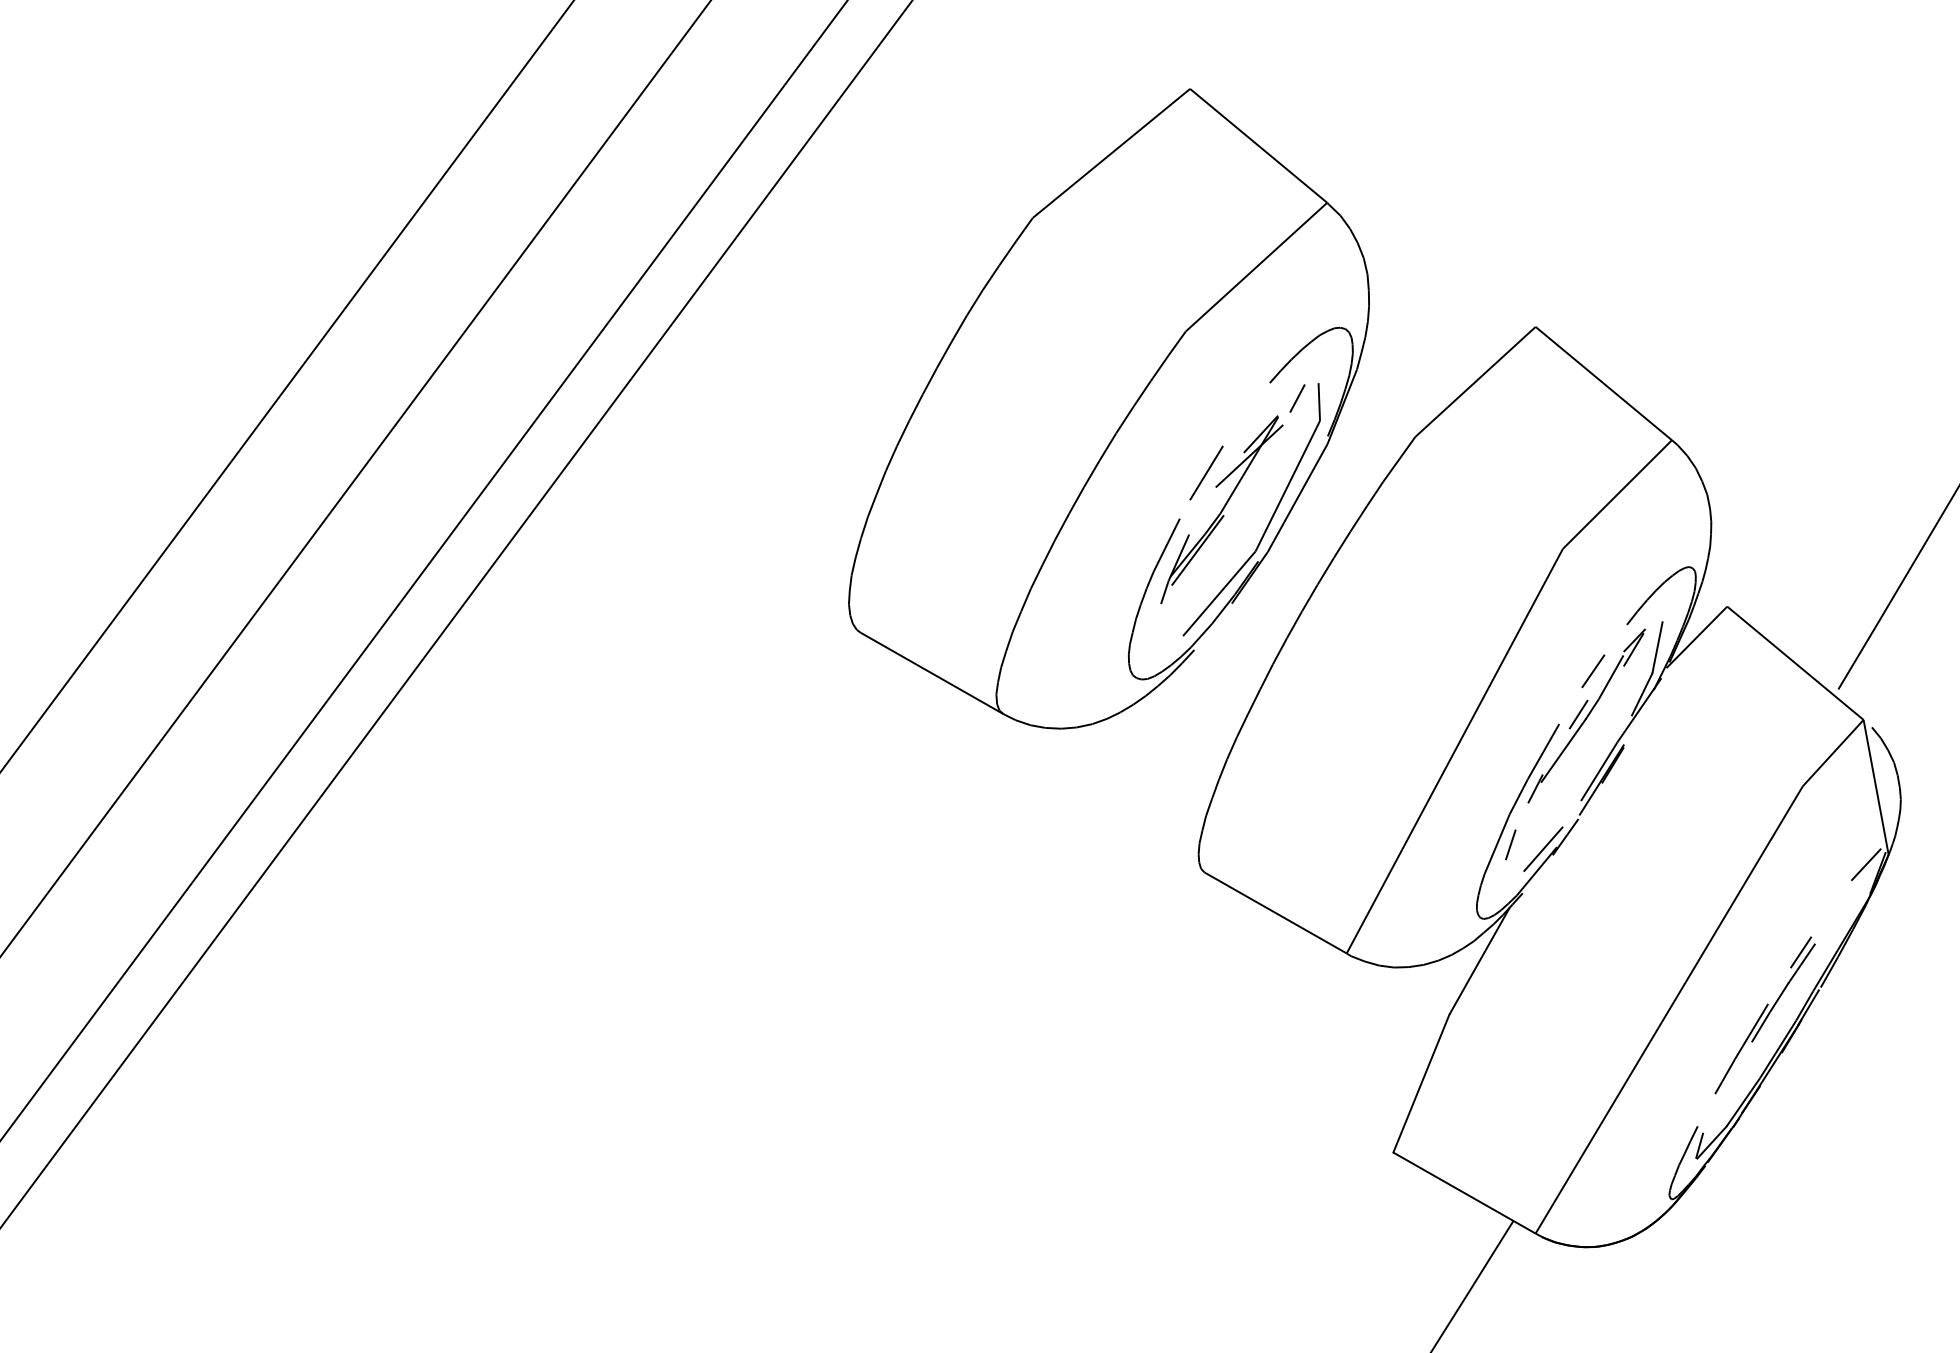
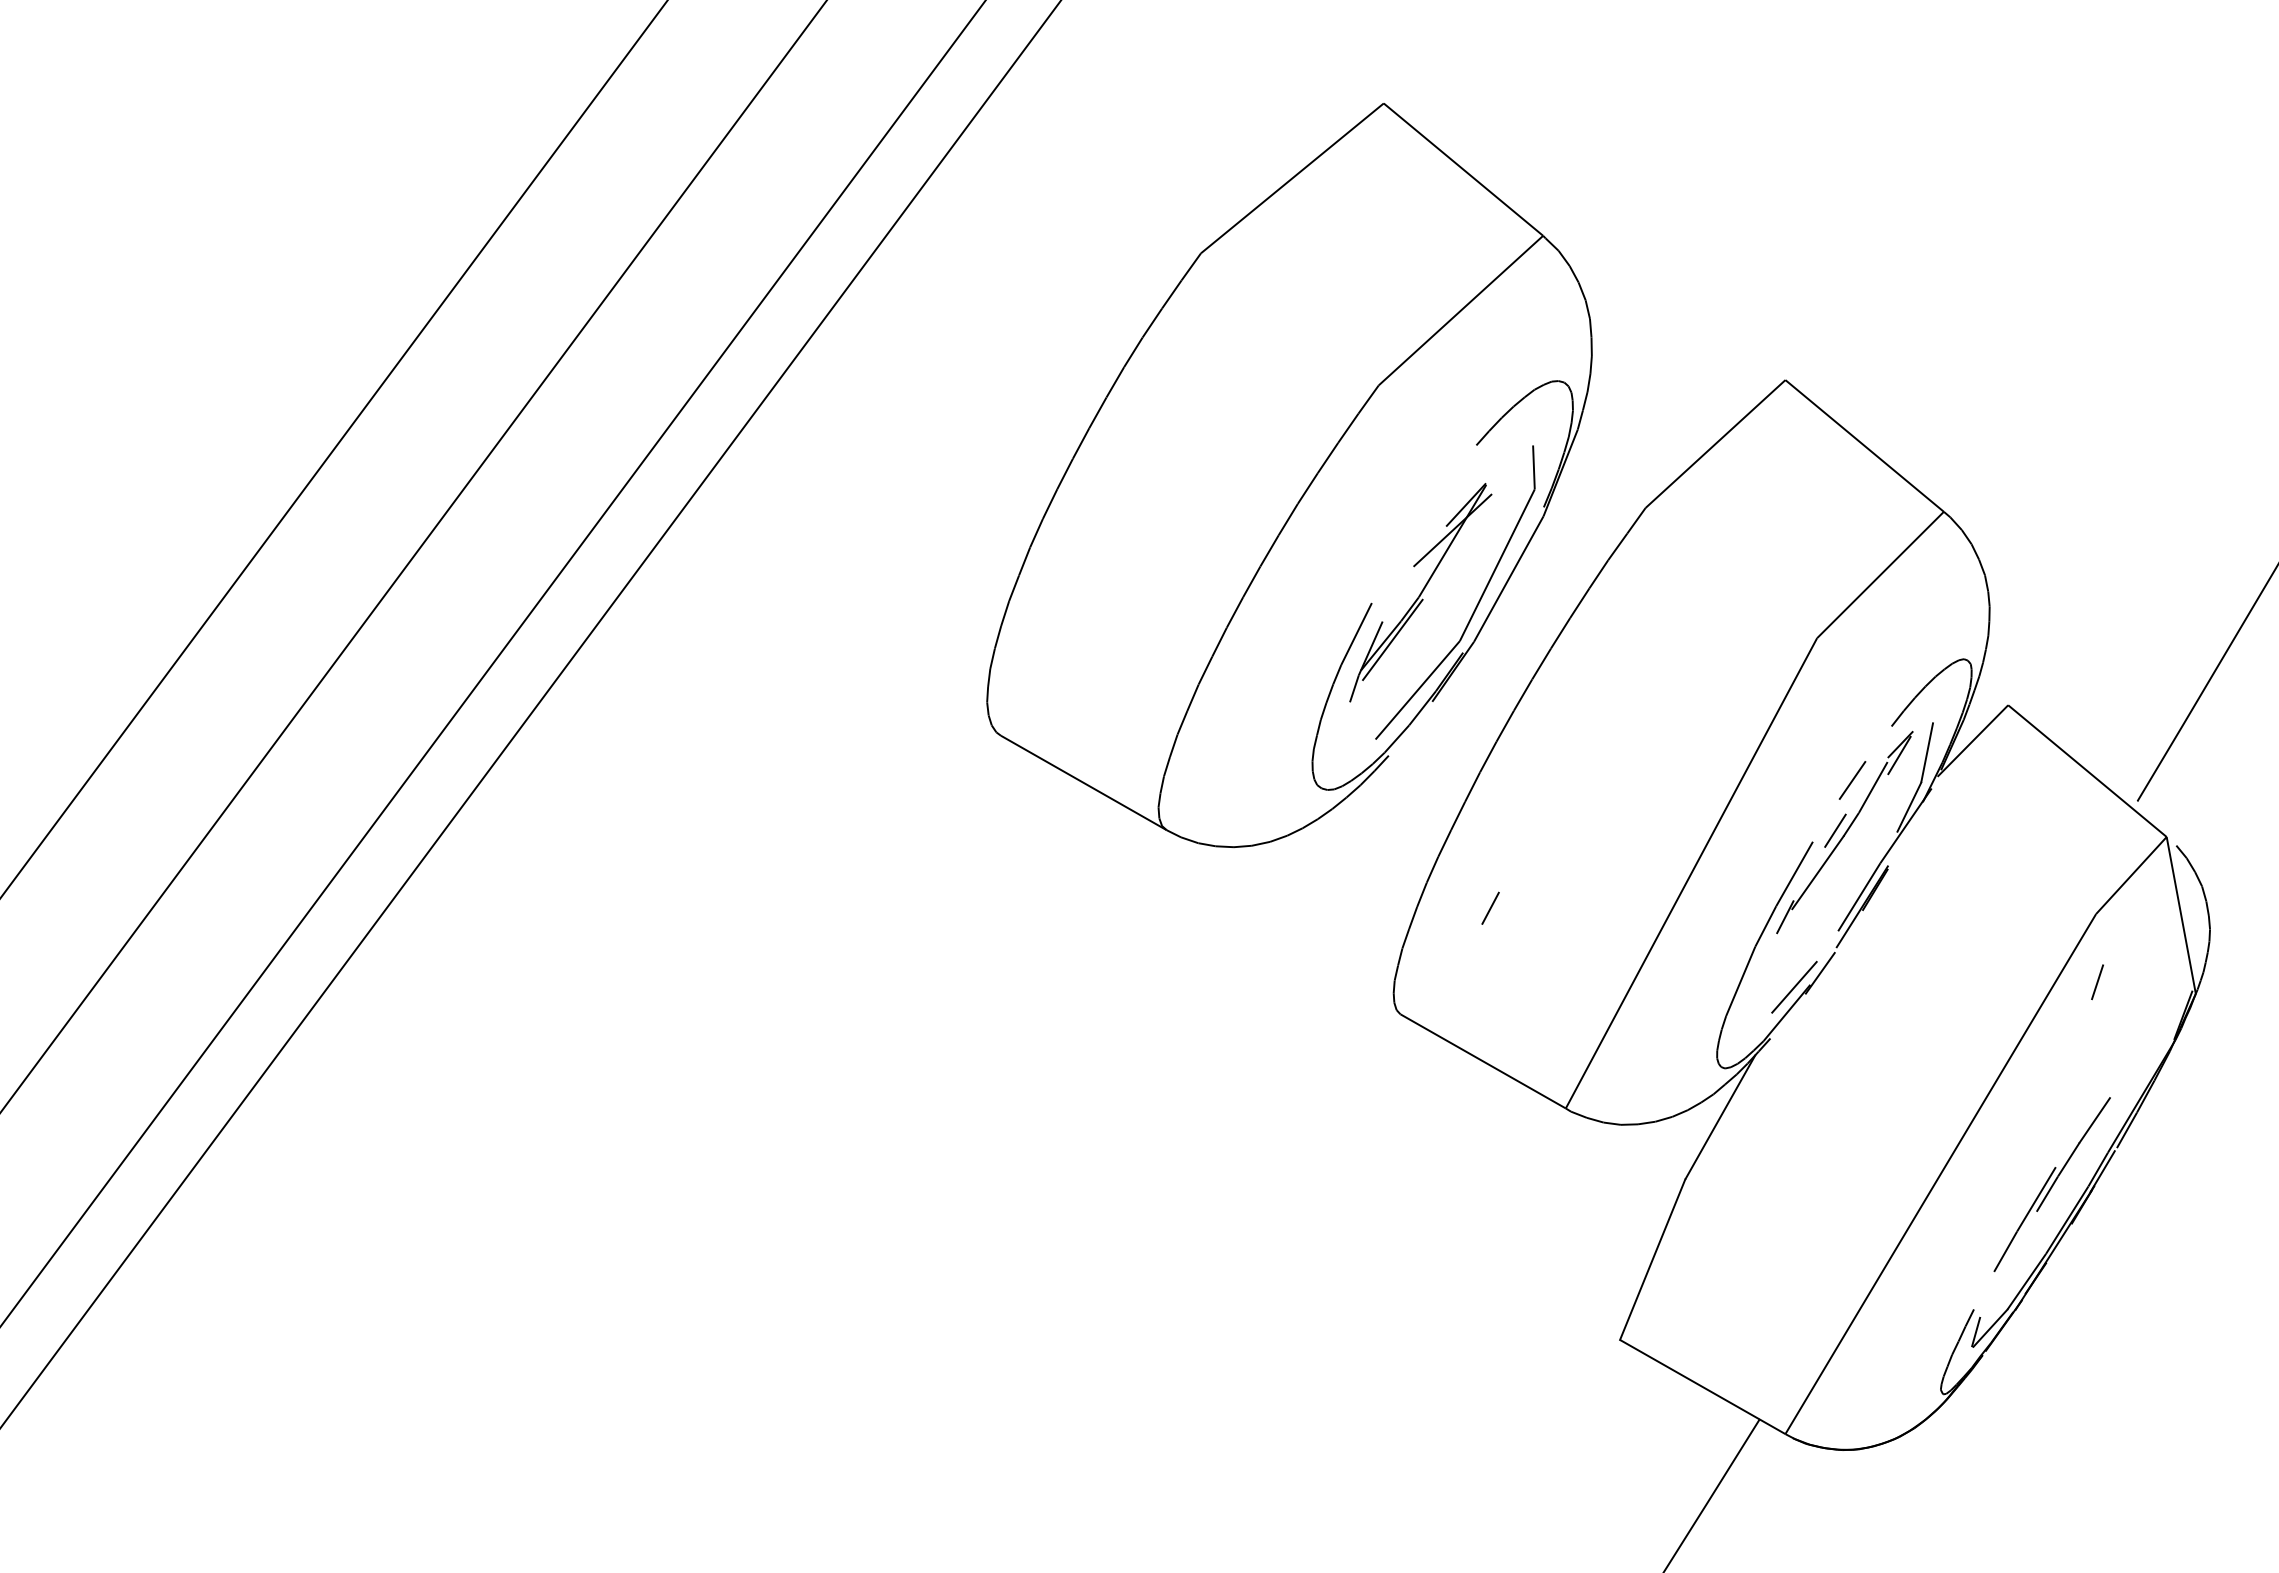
line: (1297, 397) -> (1490, 907), moved
line: (1206, 472) -> (1402, 549), removed
line: (1510, 845) -> (2097, 982), moved
line: (1866, 864) -> (2169, 1004), removed
line: (1800, 952) -> (2093, 1107), removed

